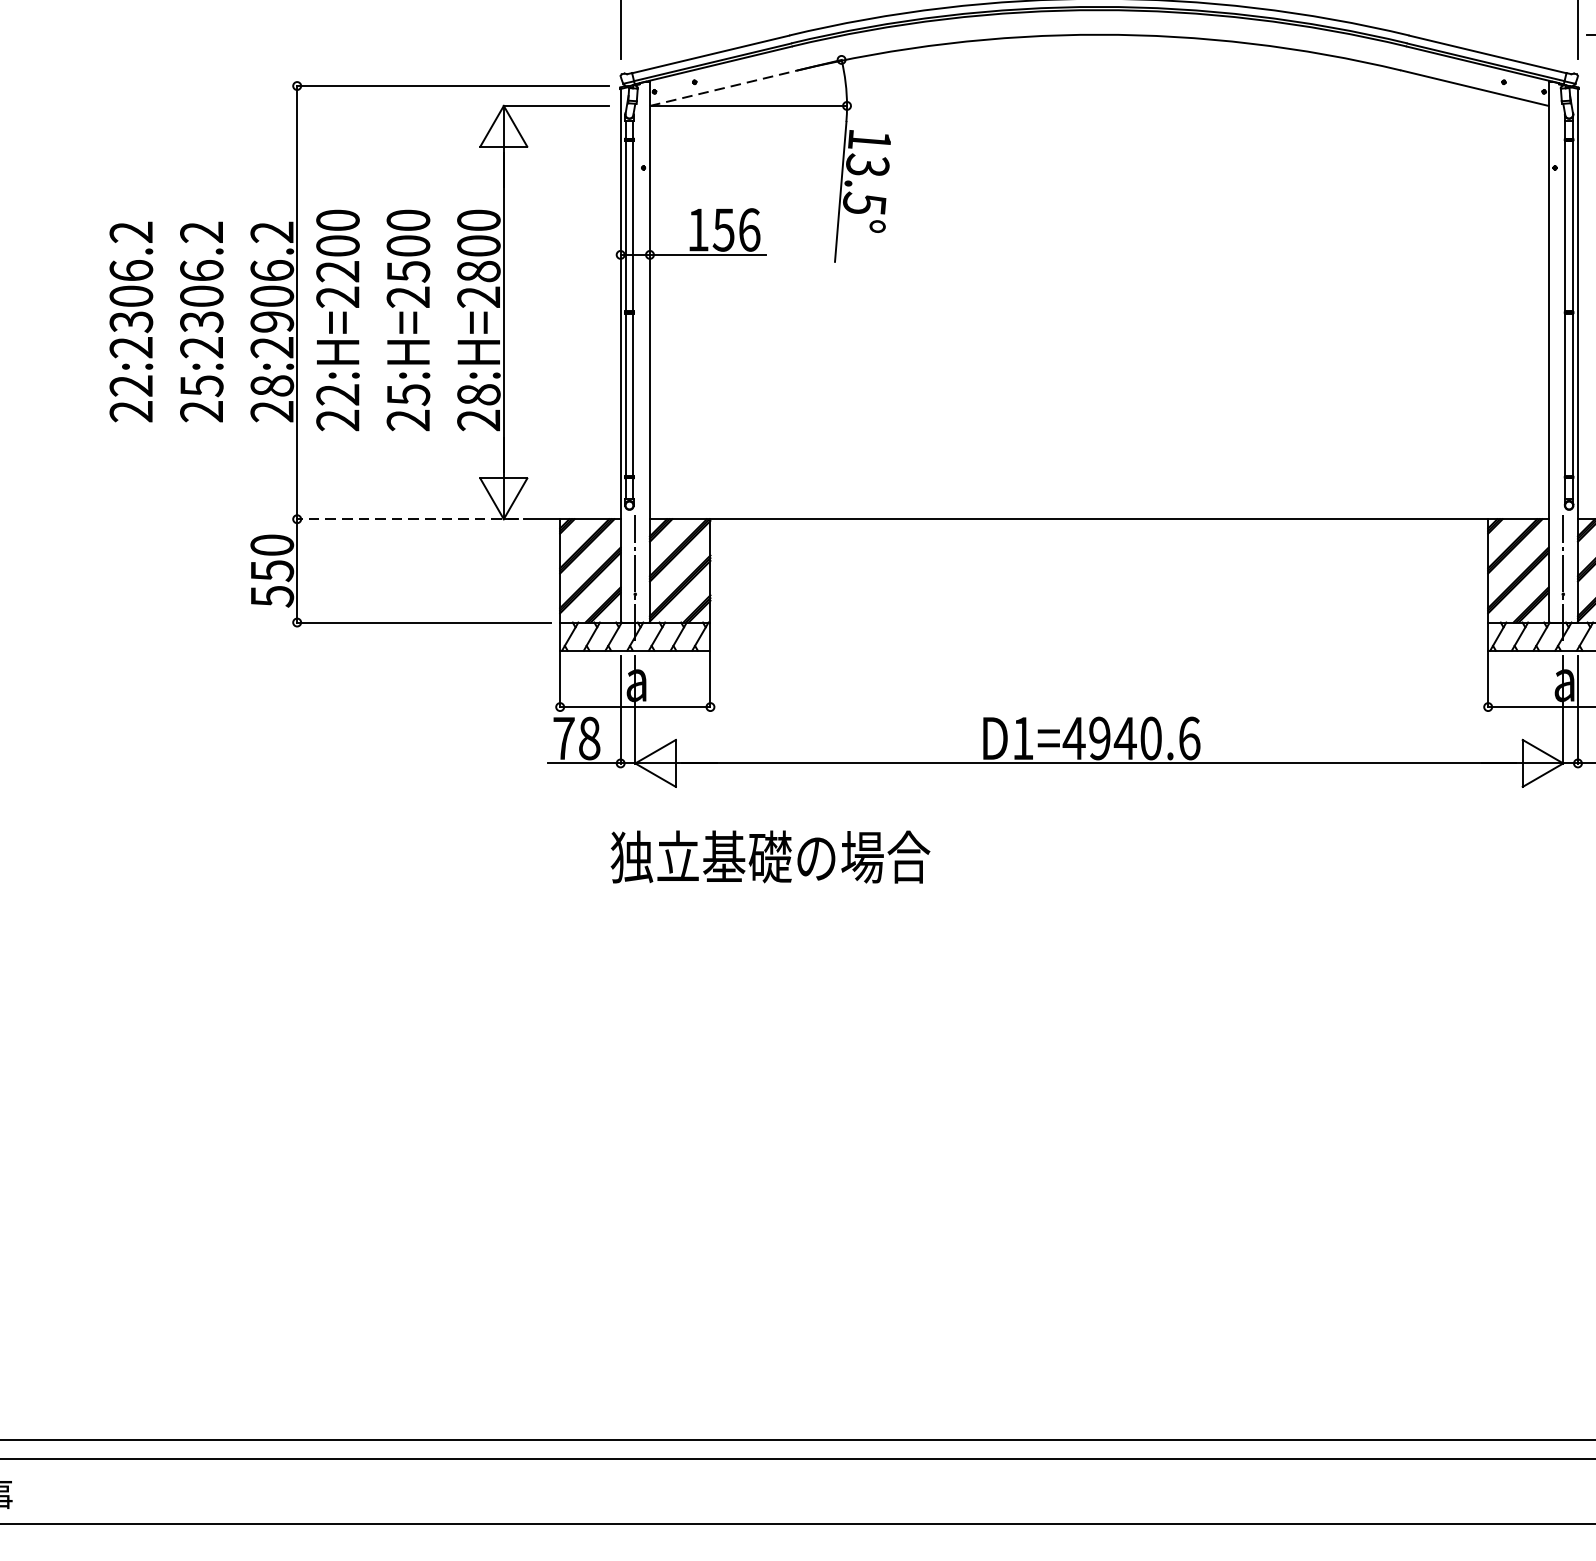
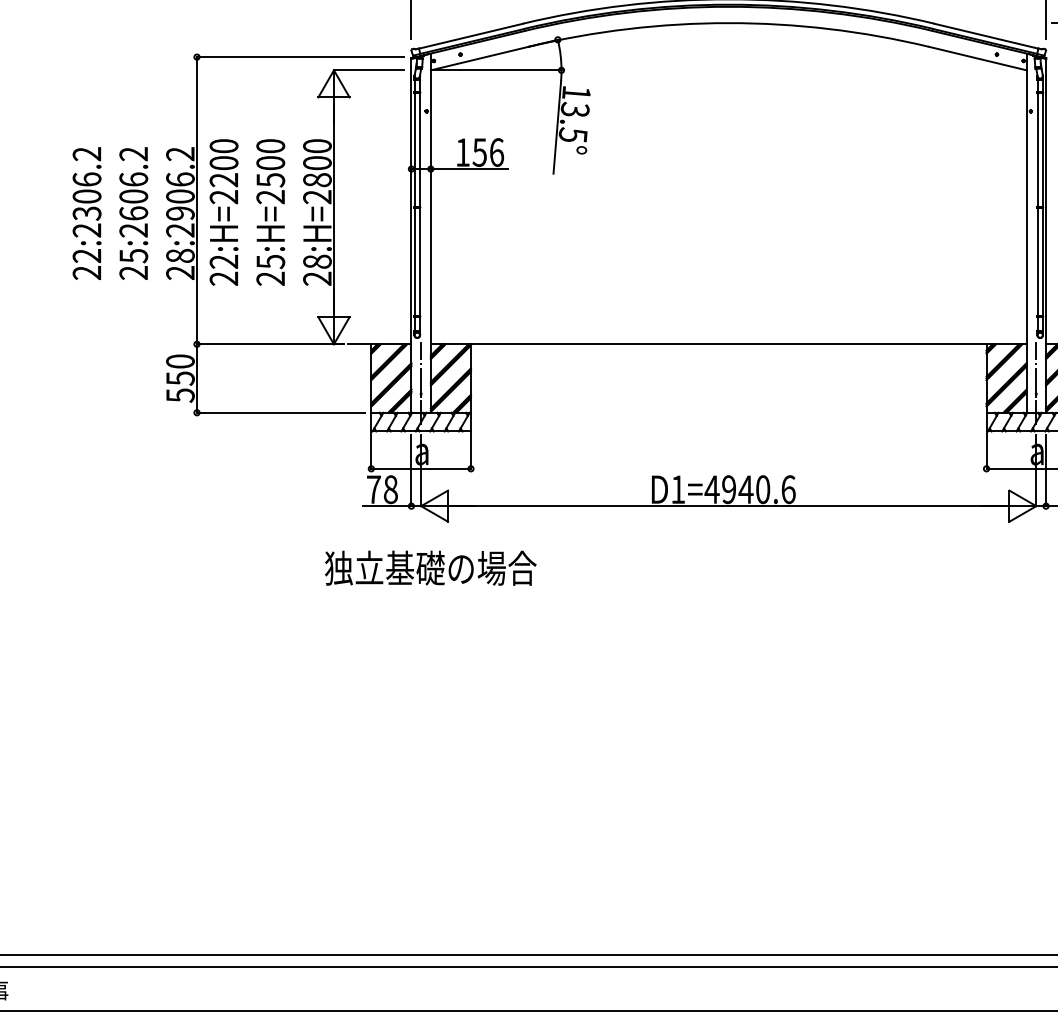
line: (724, 88) -> (480, 58), dashed -> solid
text: (201, 321) -> (133, 213), 25:2306.2 -> 25:2606.2
line: (406, 519) -> (269, 344), dashed -> solid
text: (770, 855) -> (430, 567), moved

